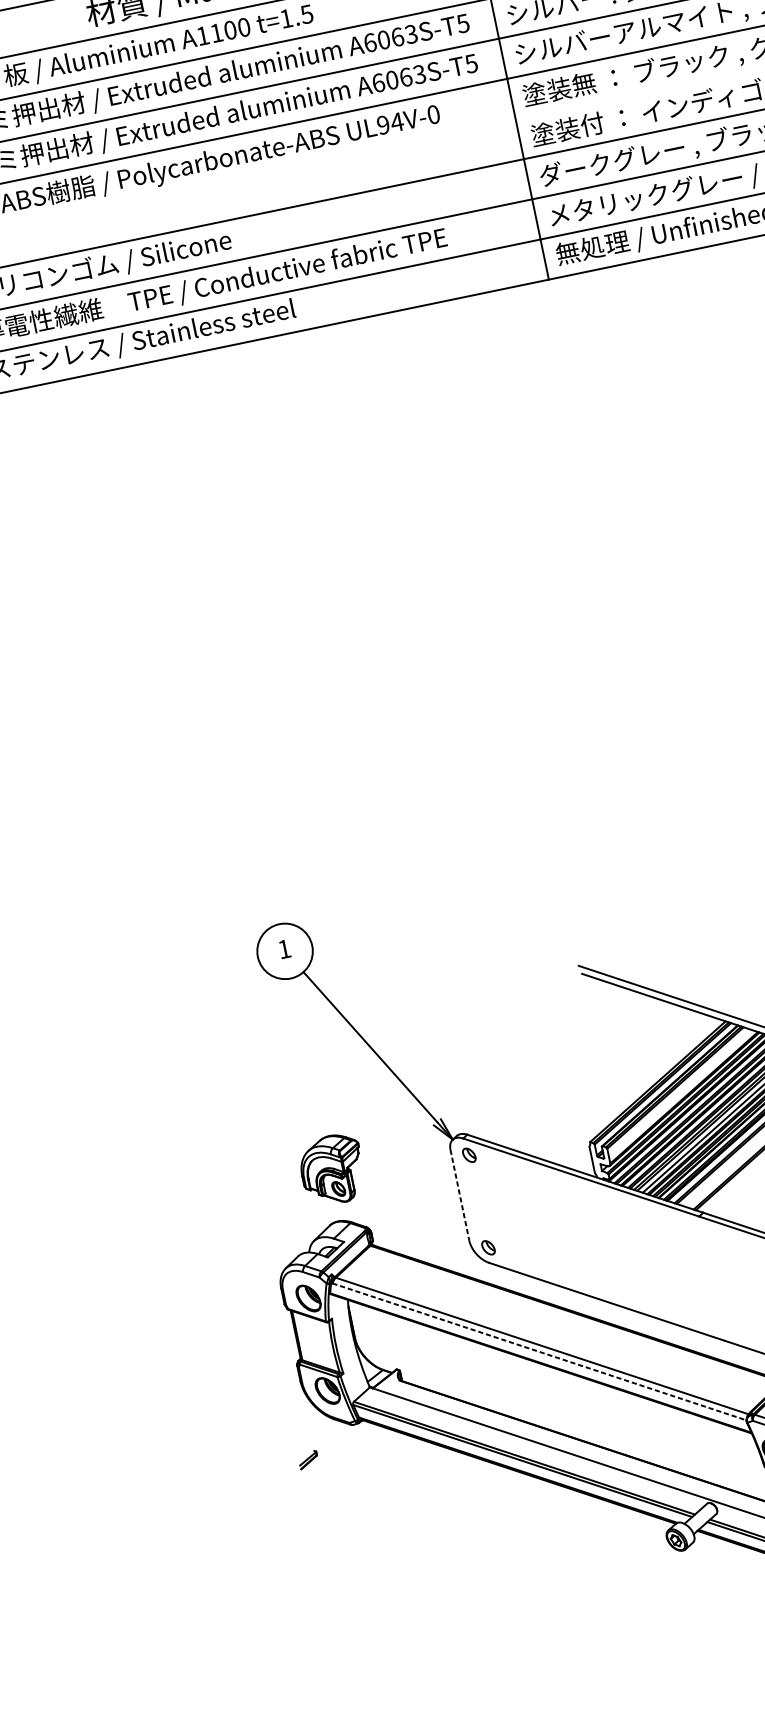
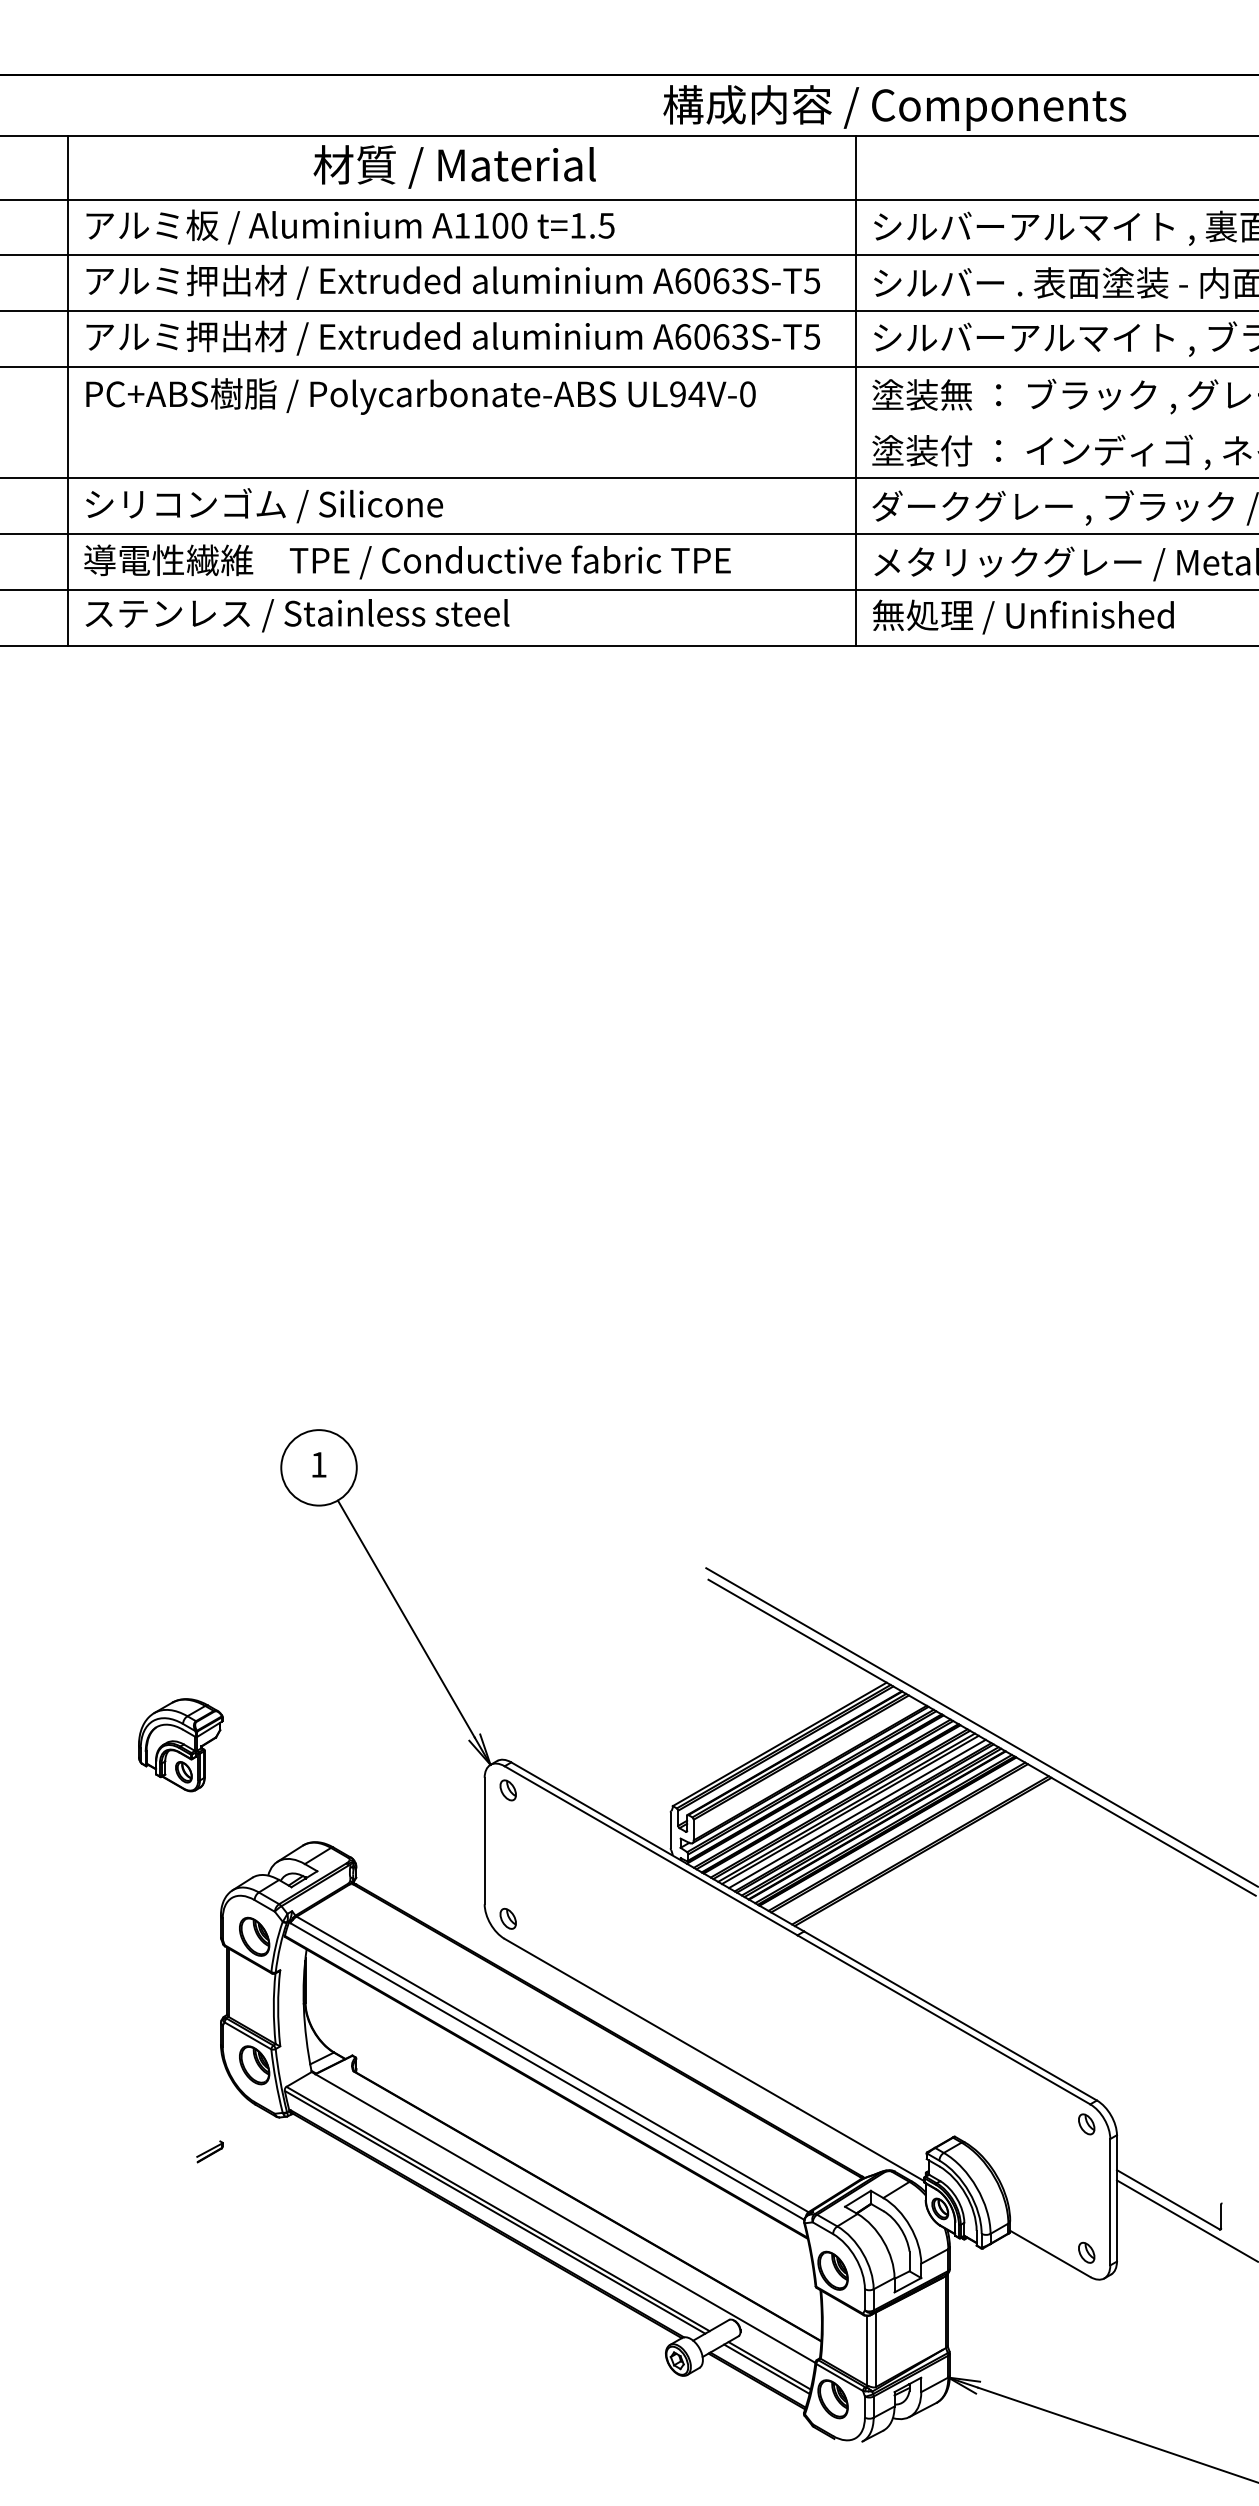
part: (332, 1170) -> (180, 1745), moved
line: (459, 1195) -> (484, 1841), dashed -> solid
line: (539, 1351) -> (547, 2071), dashed -> solid

